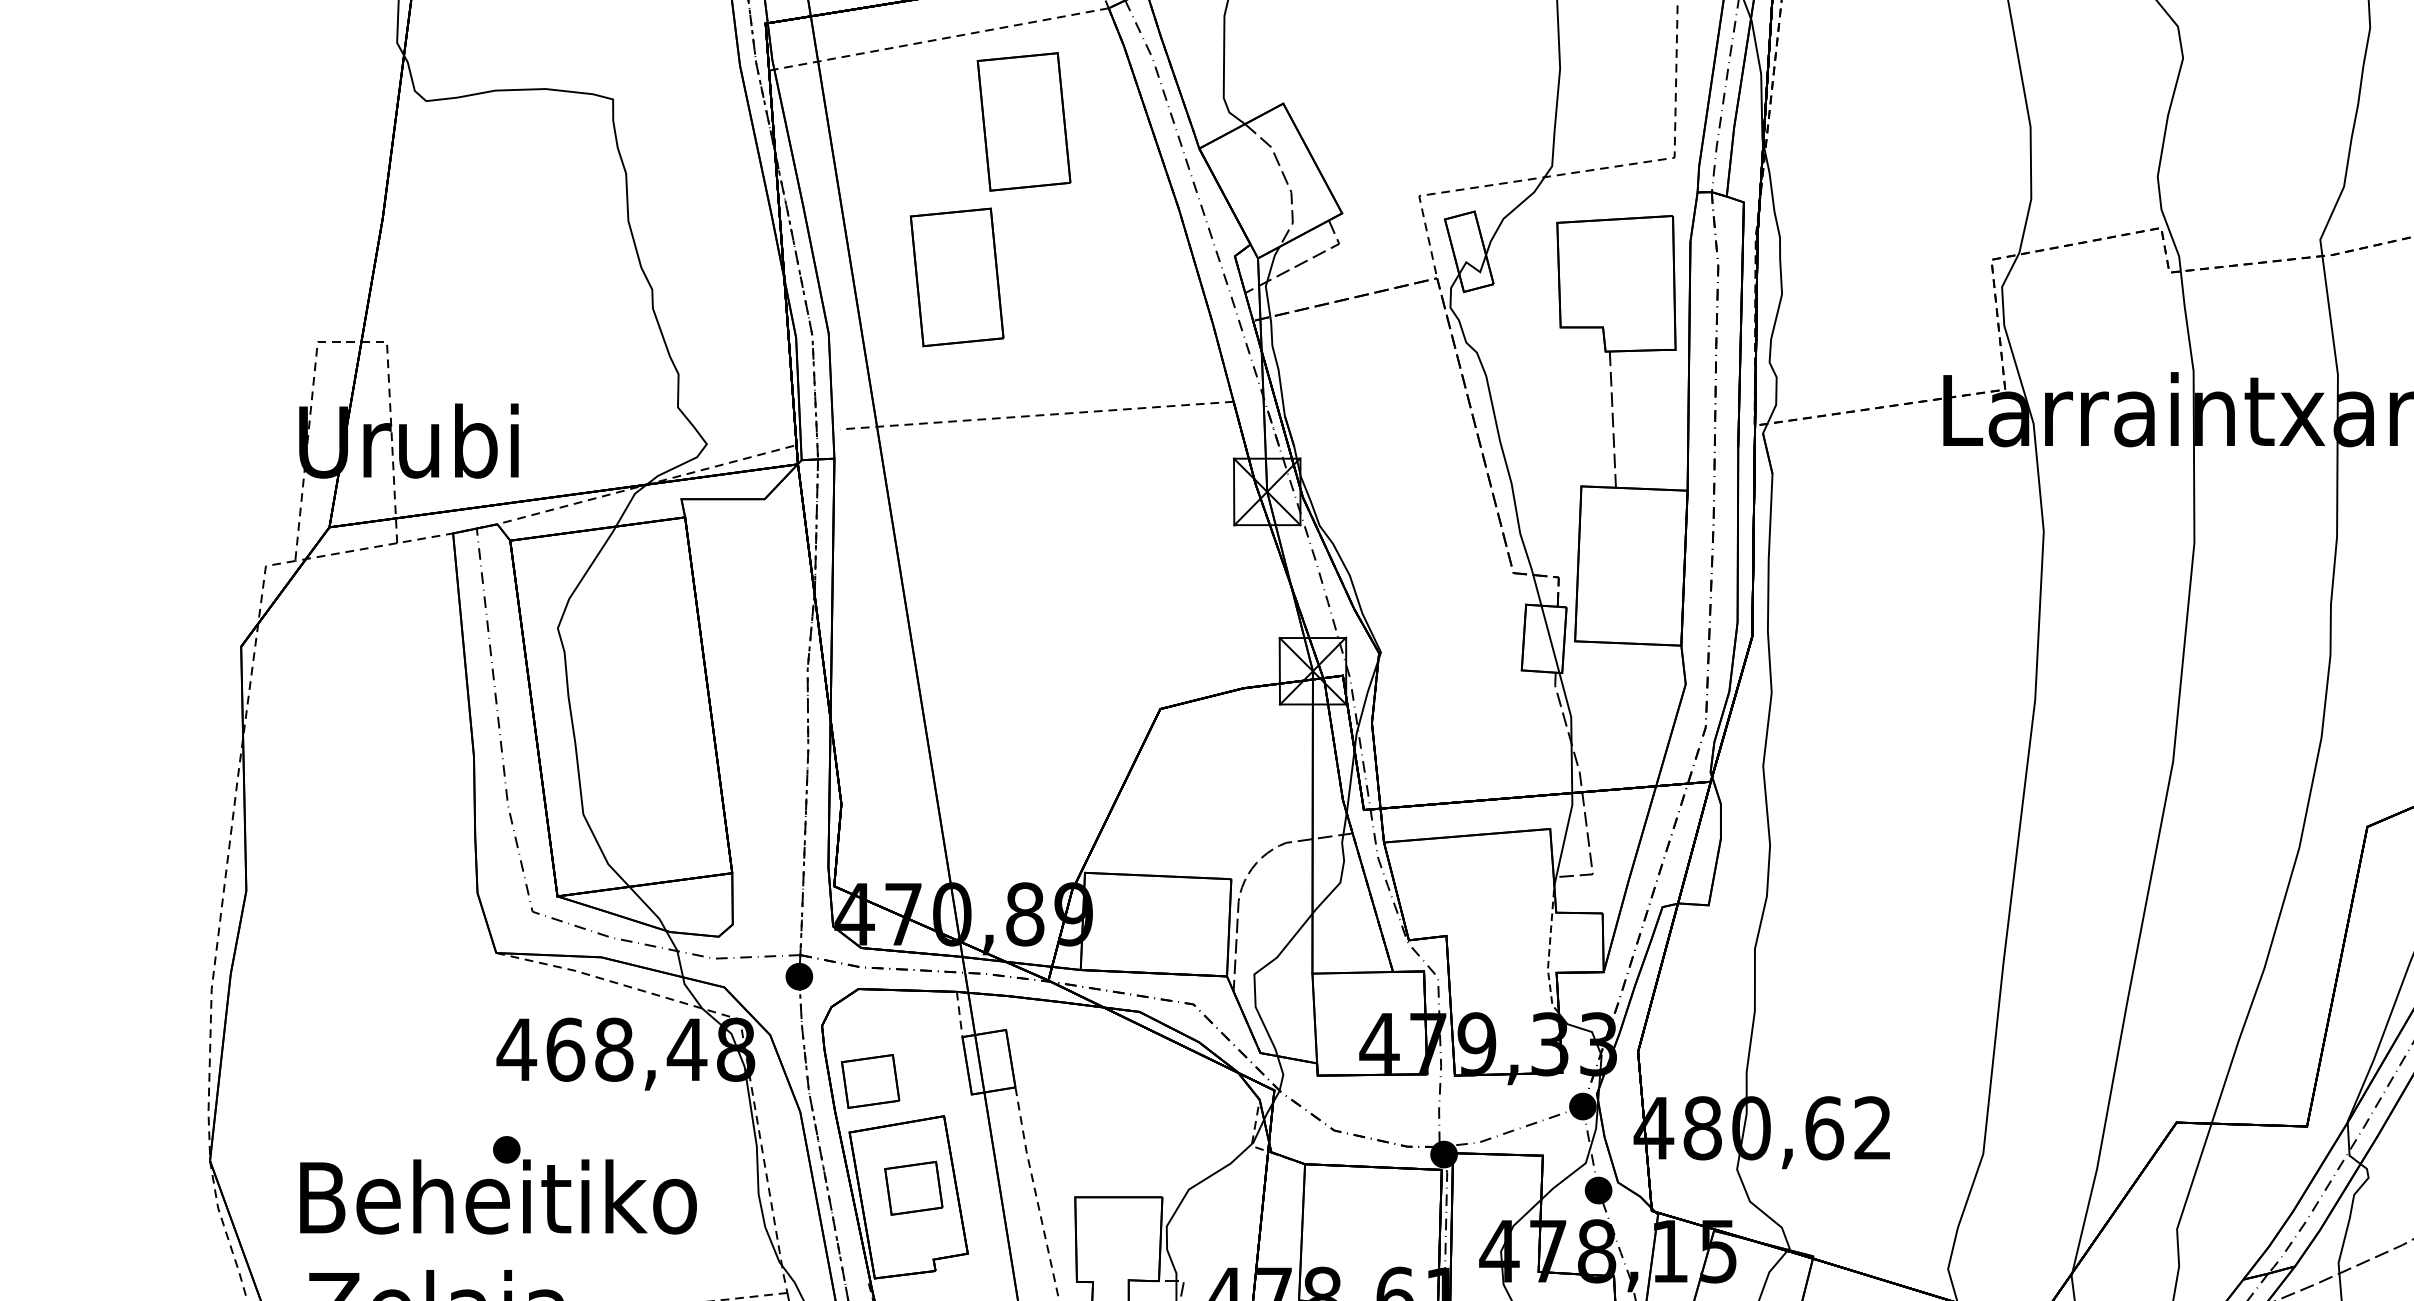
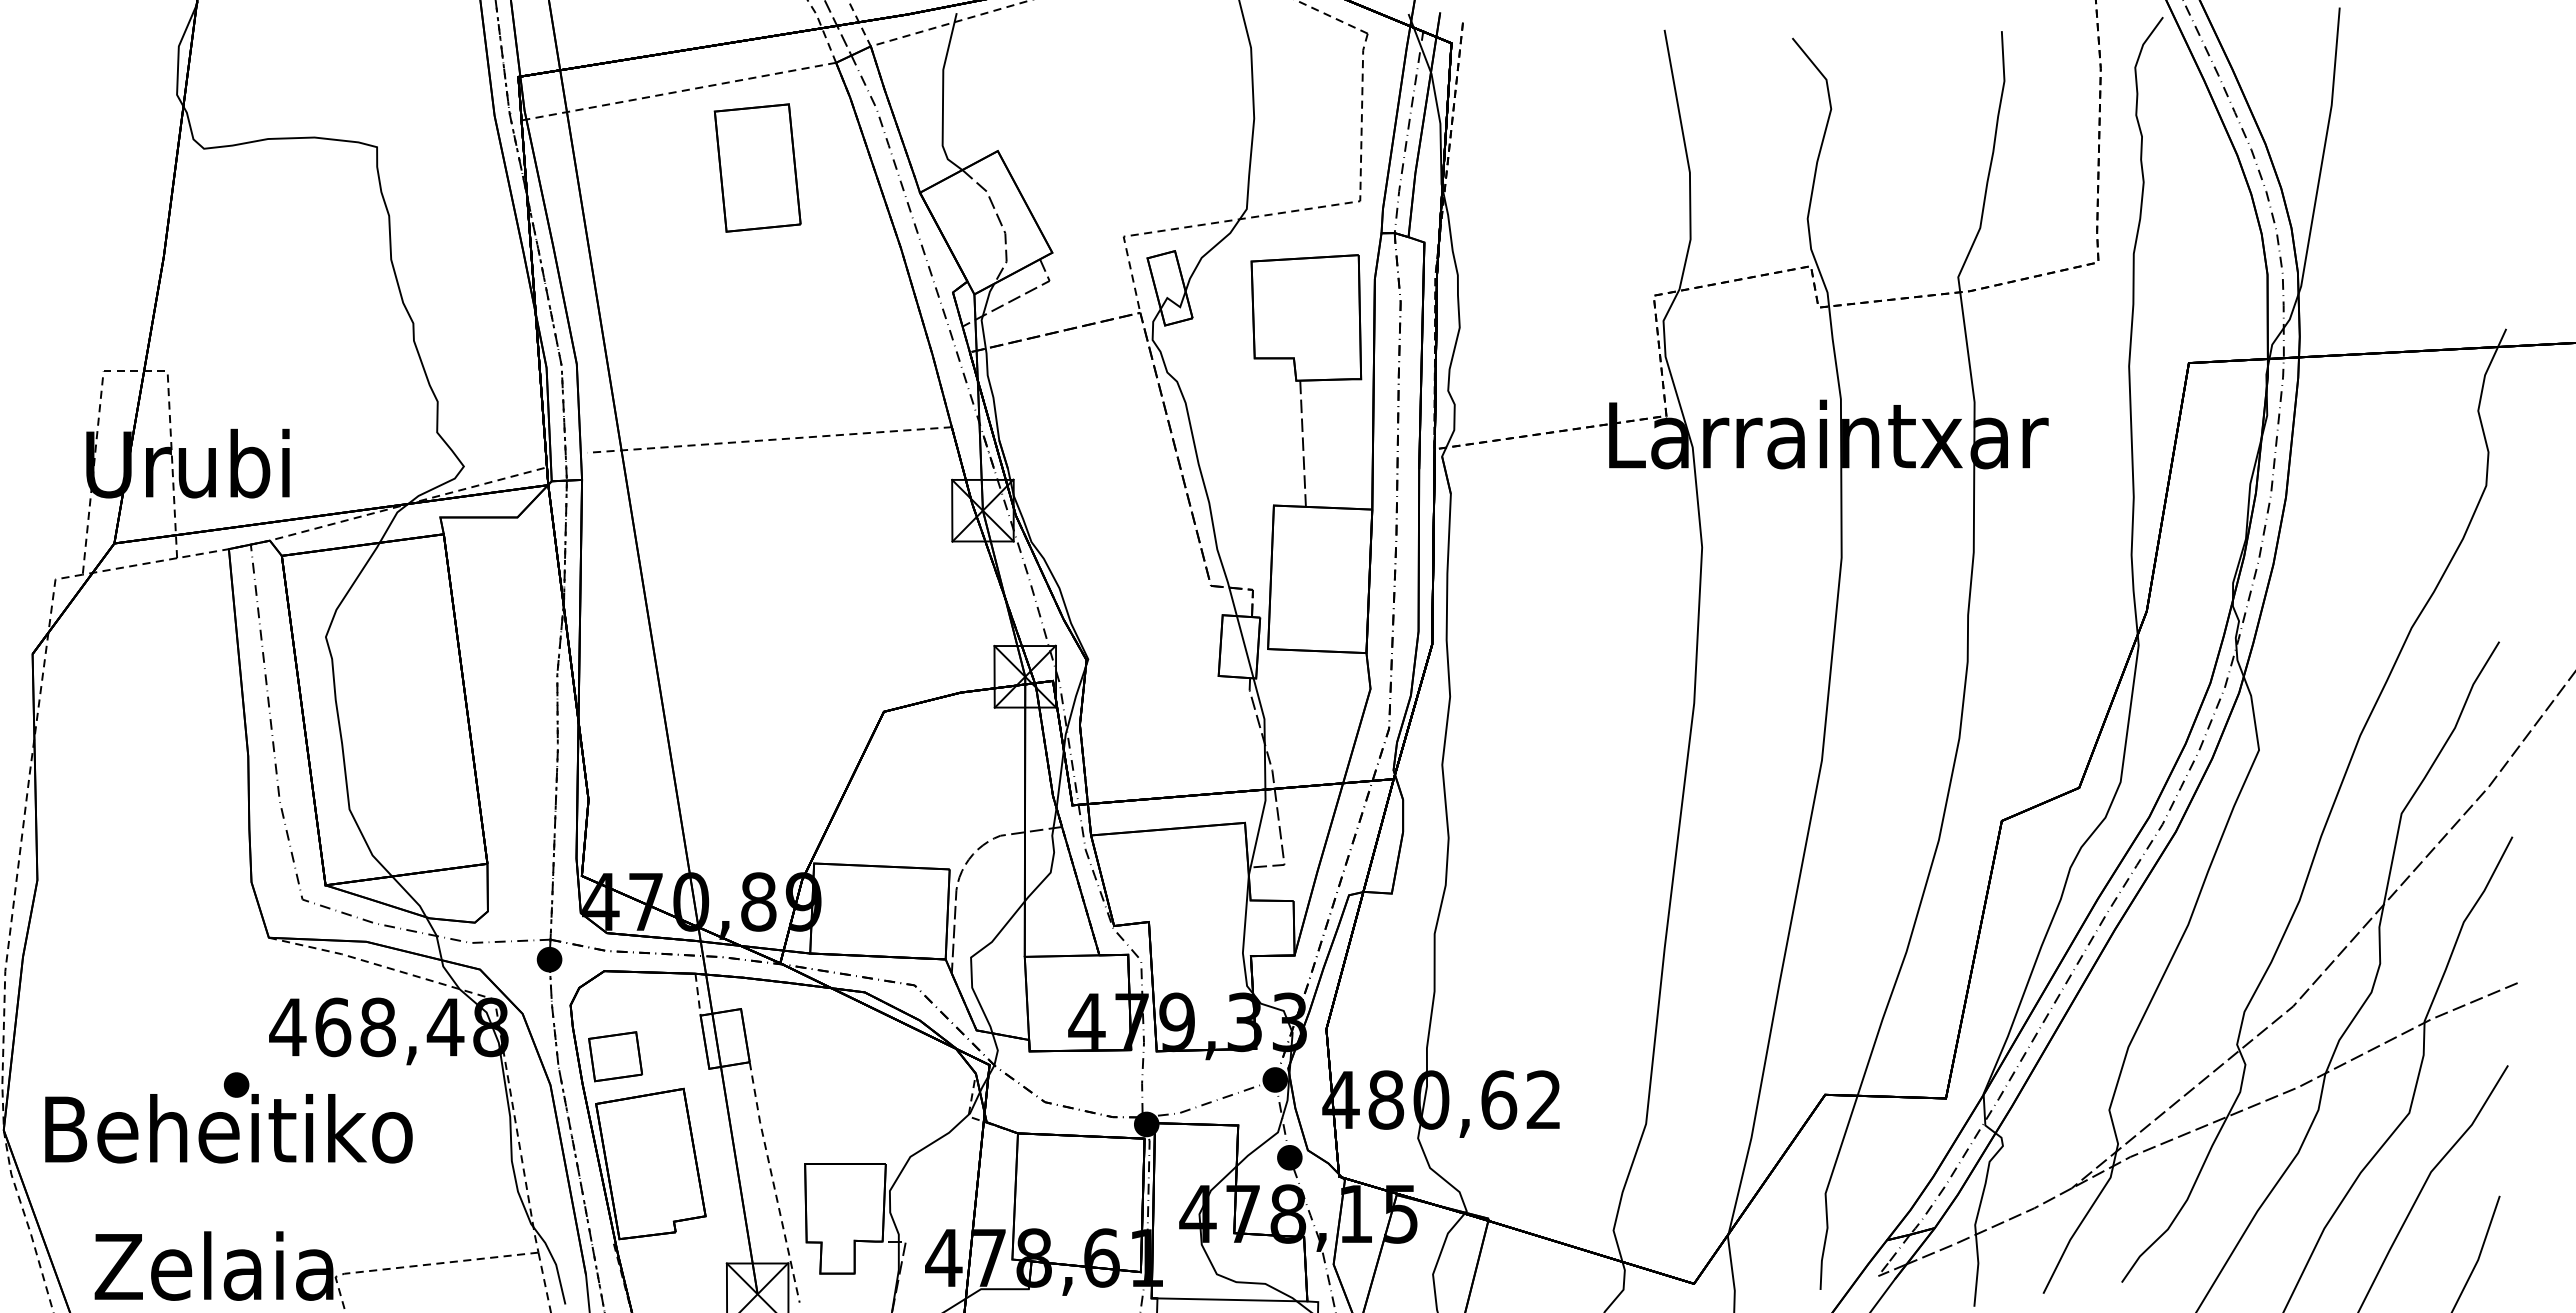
part: (956, 276) -> (695, 311), removed
line: (1549, 952) -> (1244, 937), dashed -> solid
text: (498, 1184) -> (228, 1117), moved
part: (913, 1188) -> (655, 1155), removed

